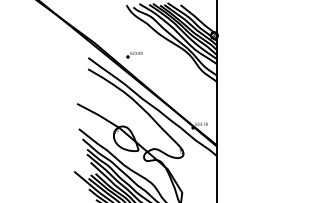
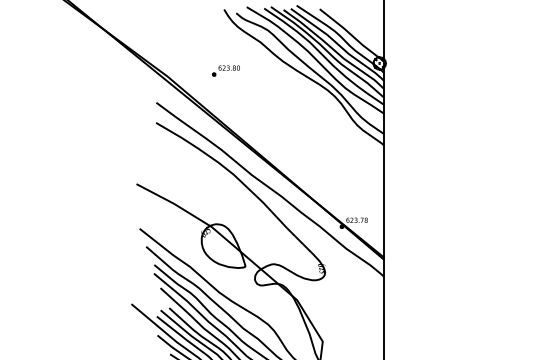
part: (134, 54) -> (225, 70), moved

